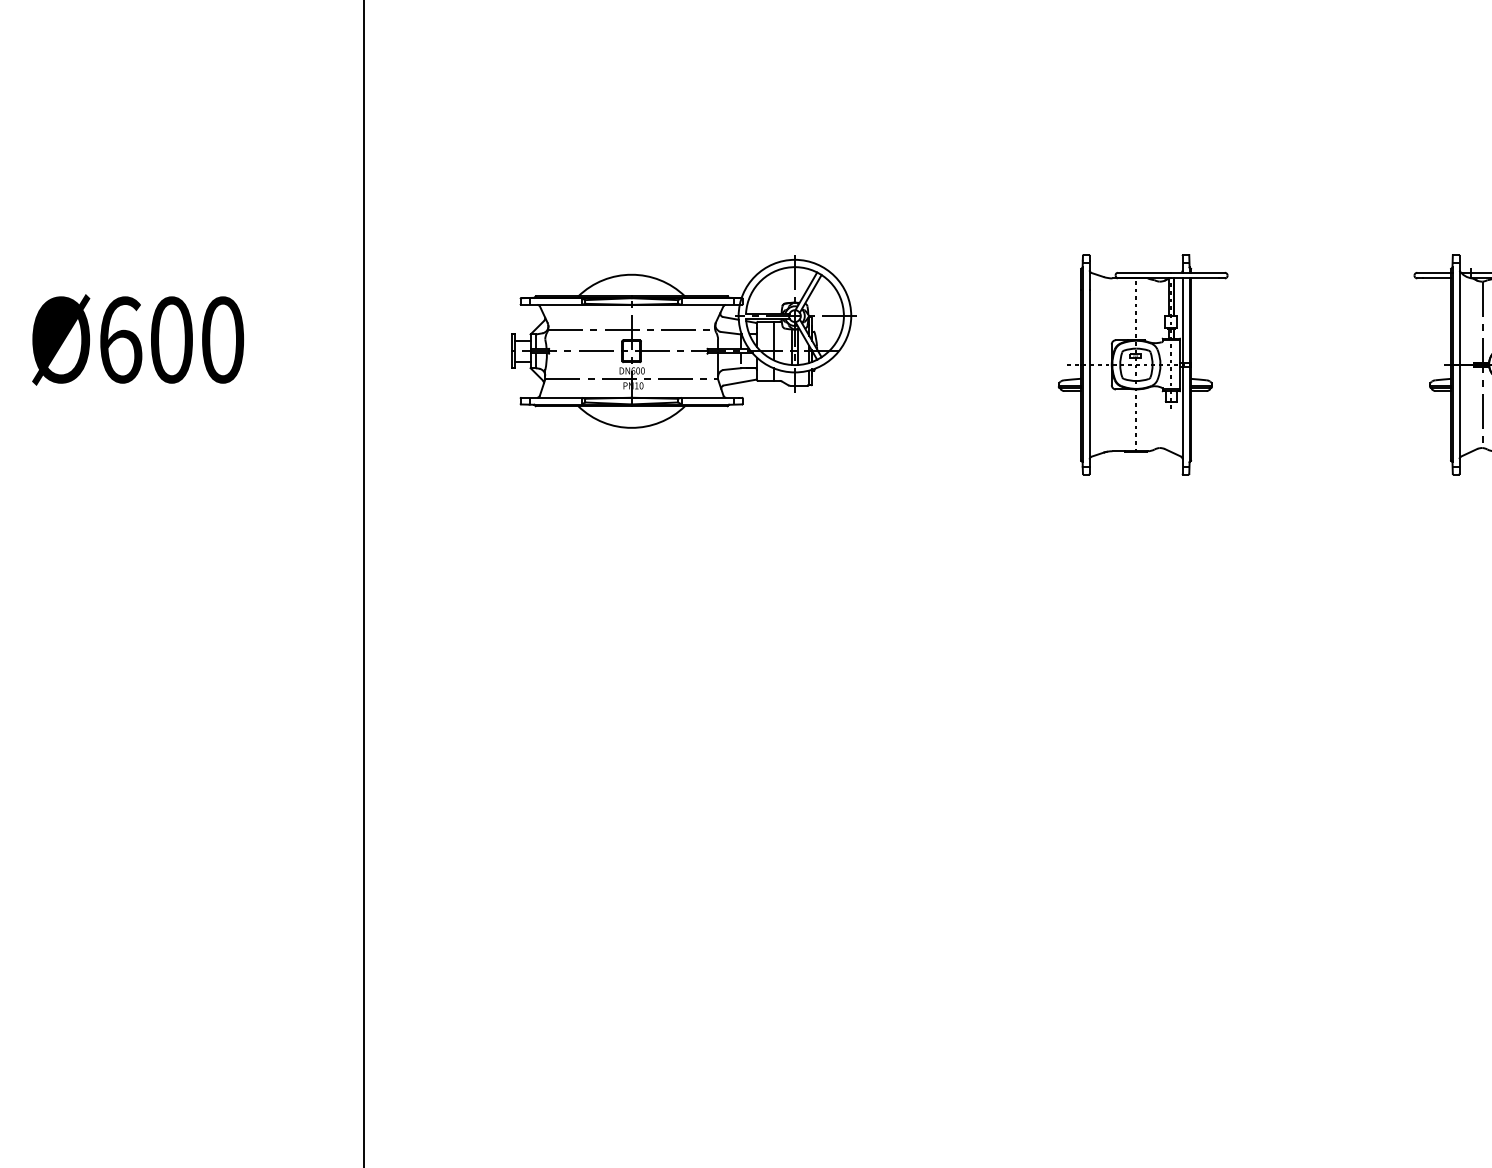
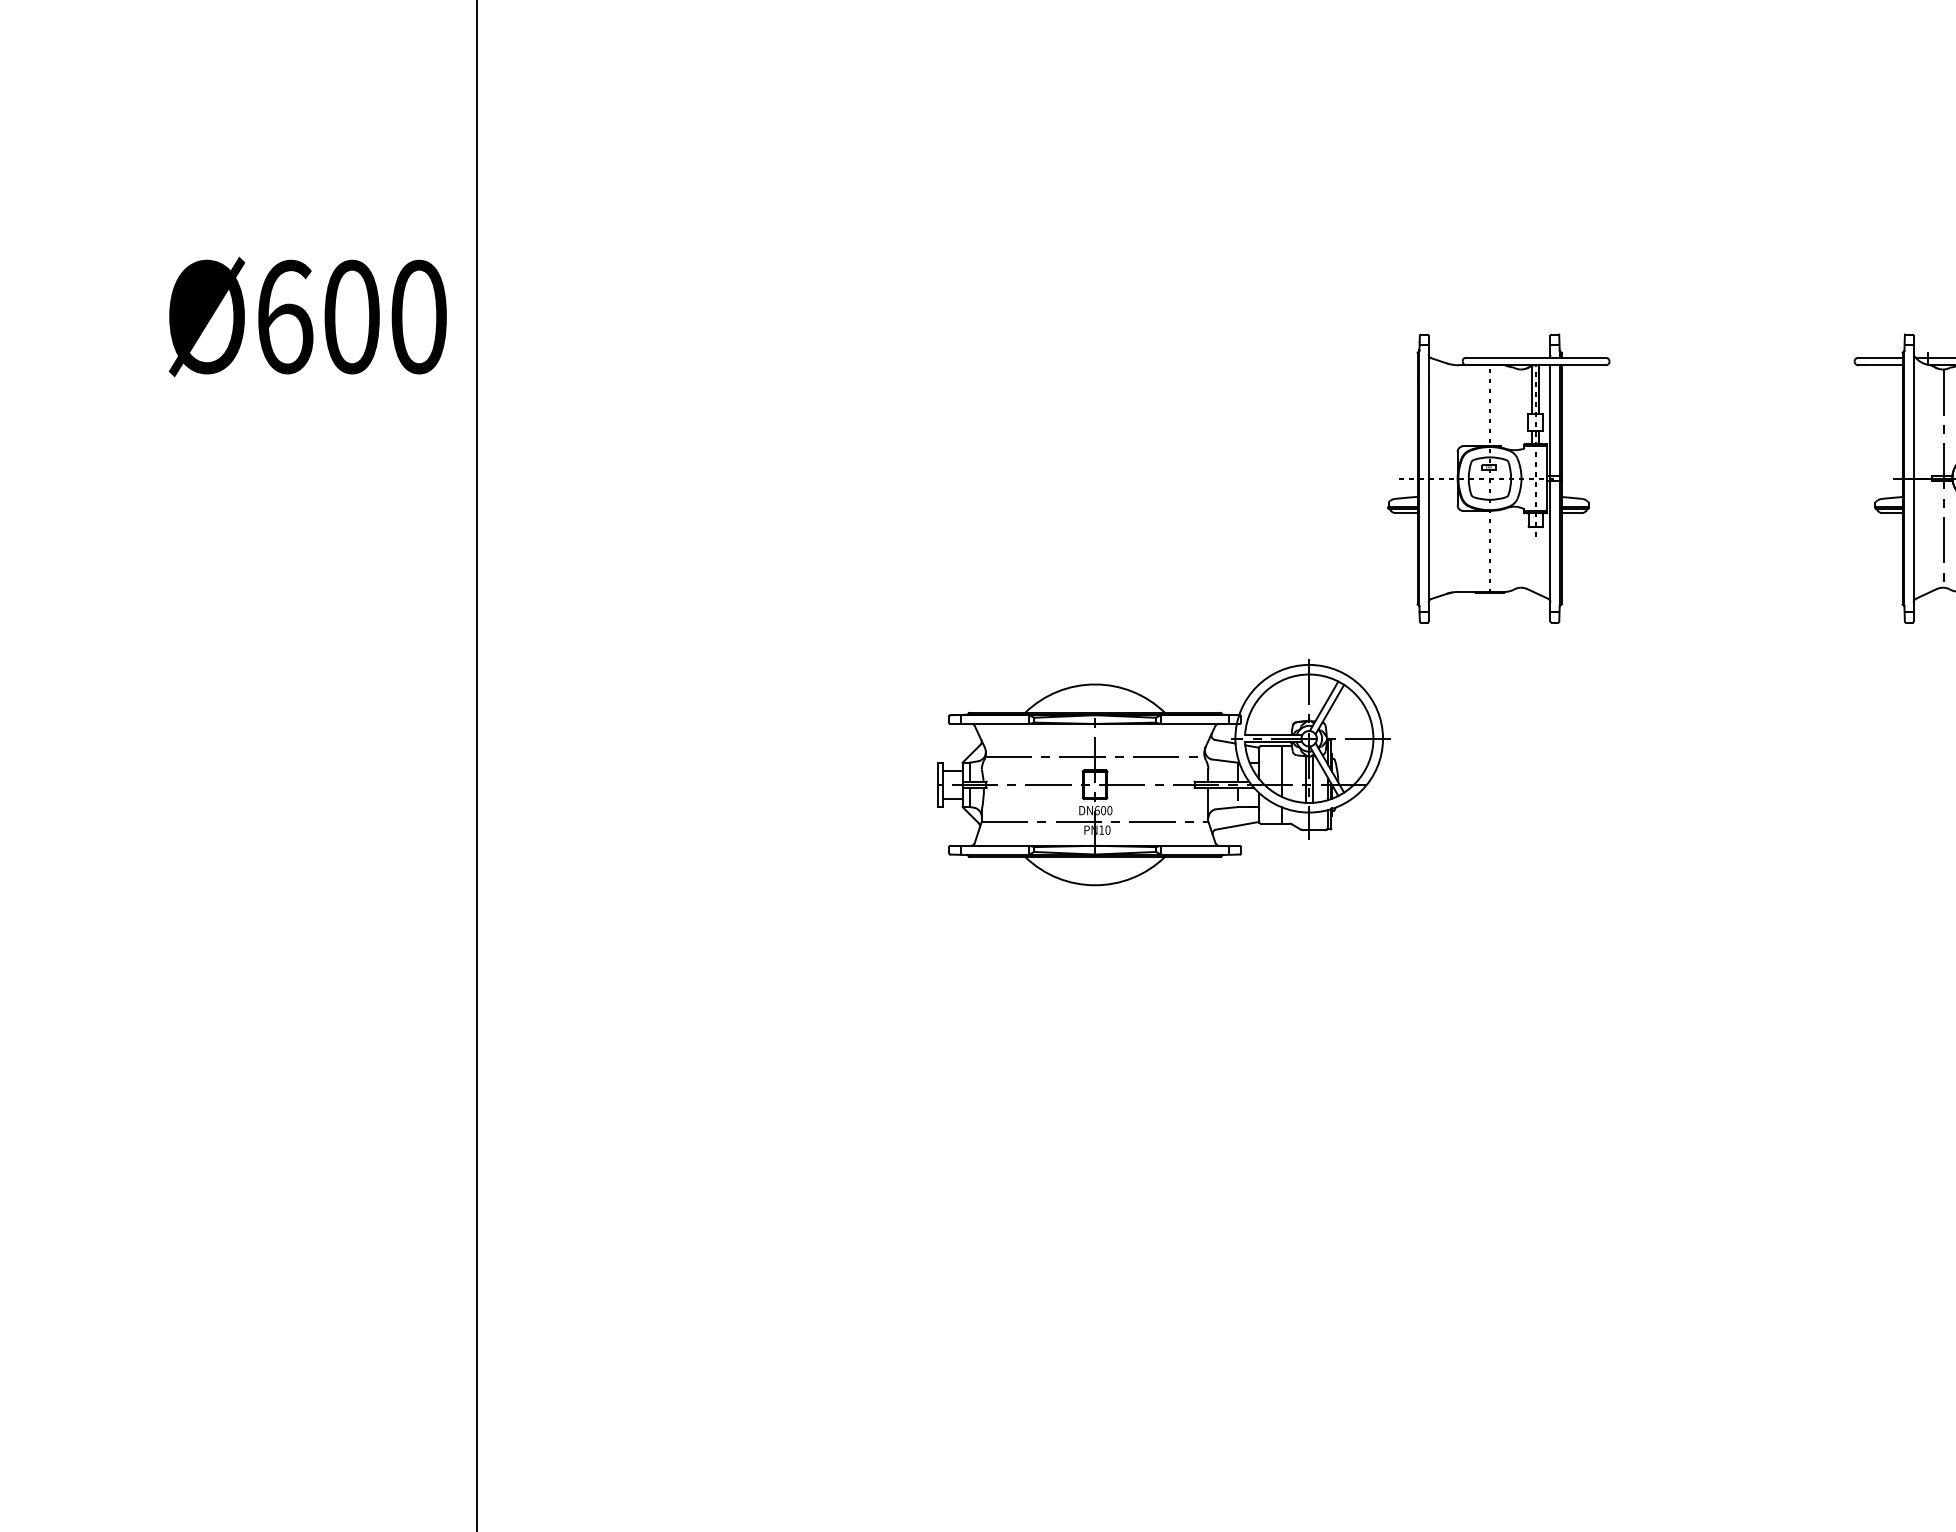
text: (137, 340) -> (307, 317), moved
part: (683, 341) -> (1163, 772), moved

